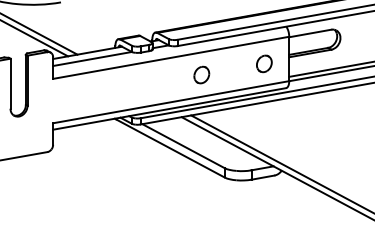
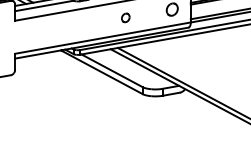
part: (201, 74) -> (125, 17), size x0.7

